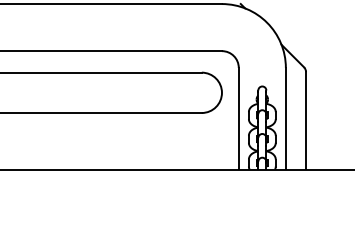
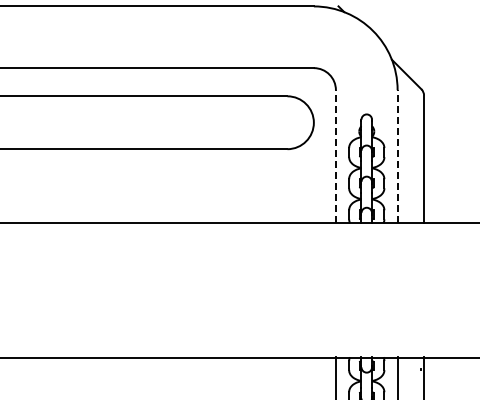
line: (238, 118) -> (335, 156), solid -> dashed
line: (285, 118) -> (397, 156), solid -> dashed

